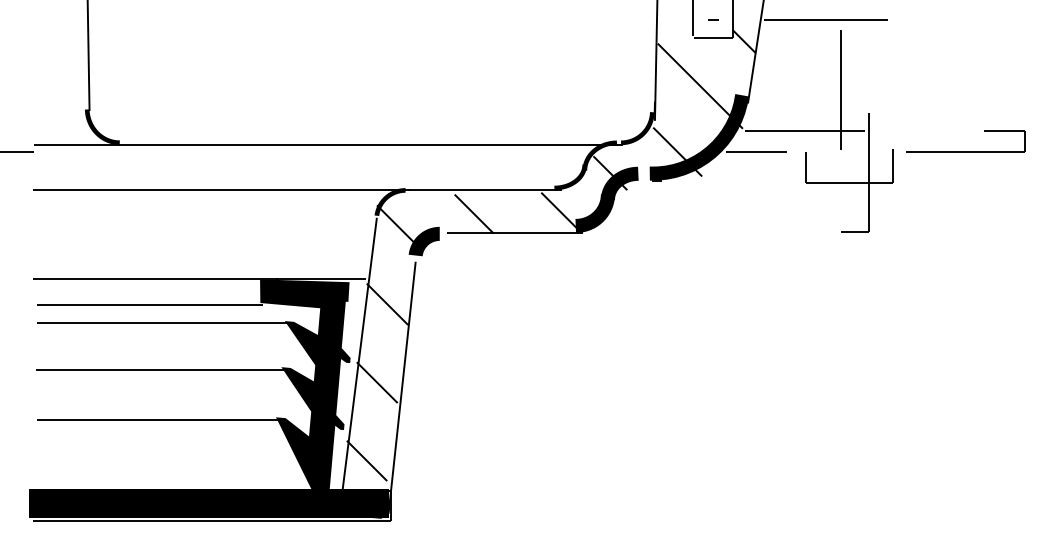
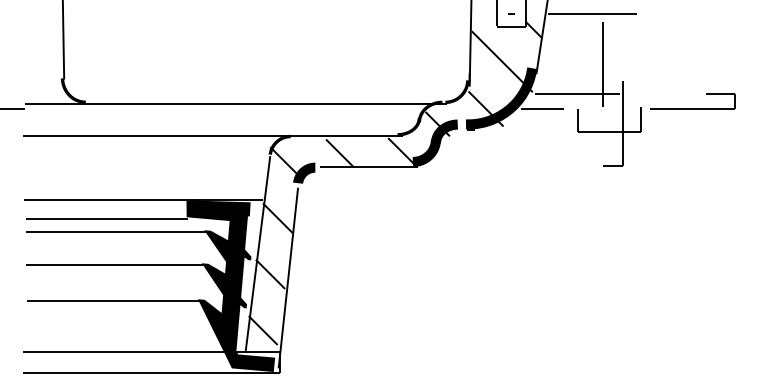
fill: (208, 502) -> (149, 360), removed

